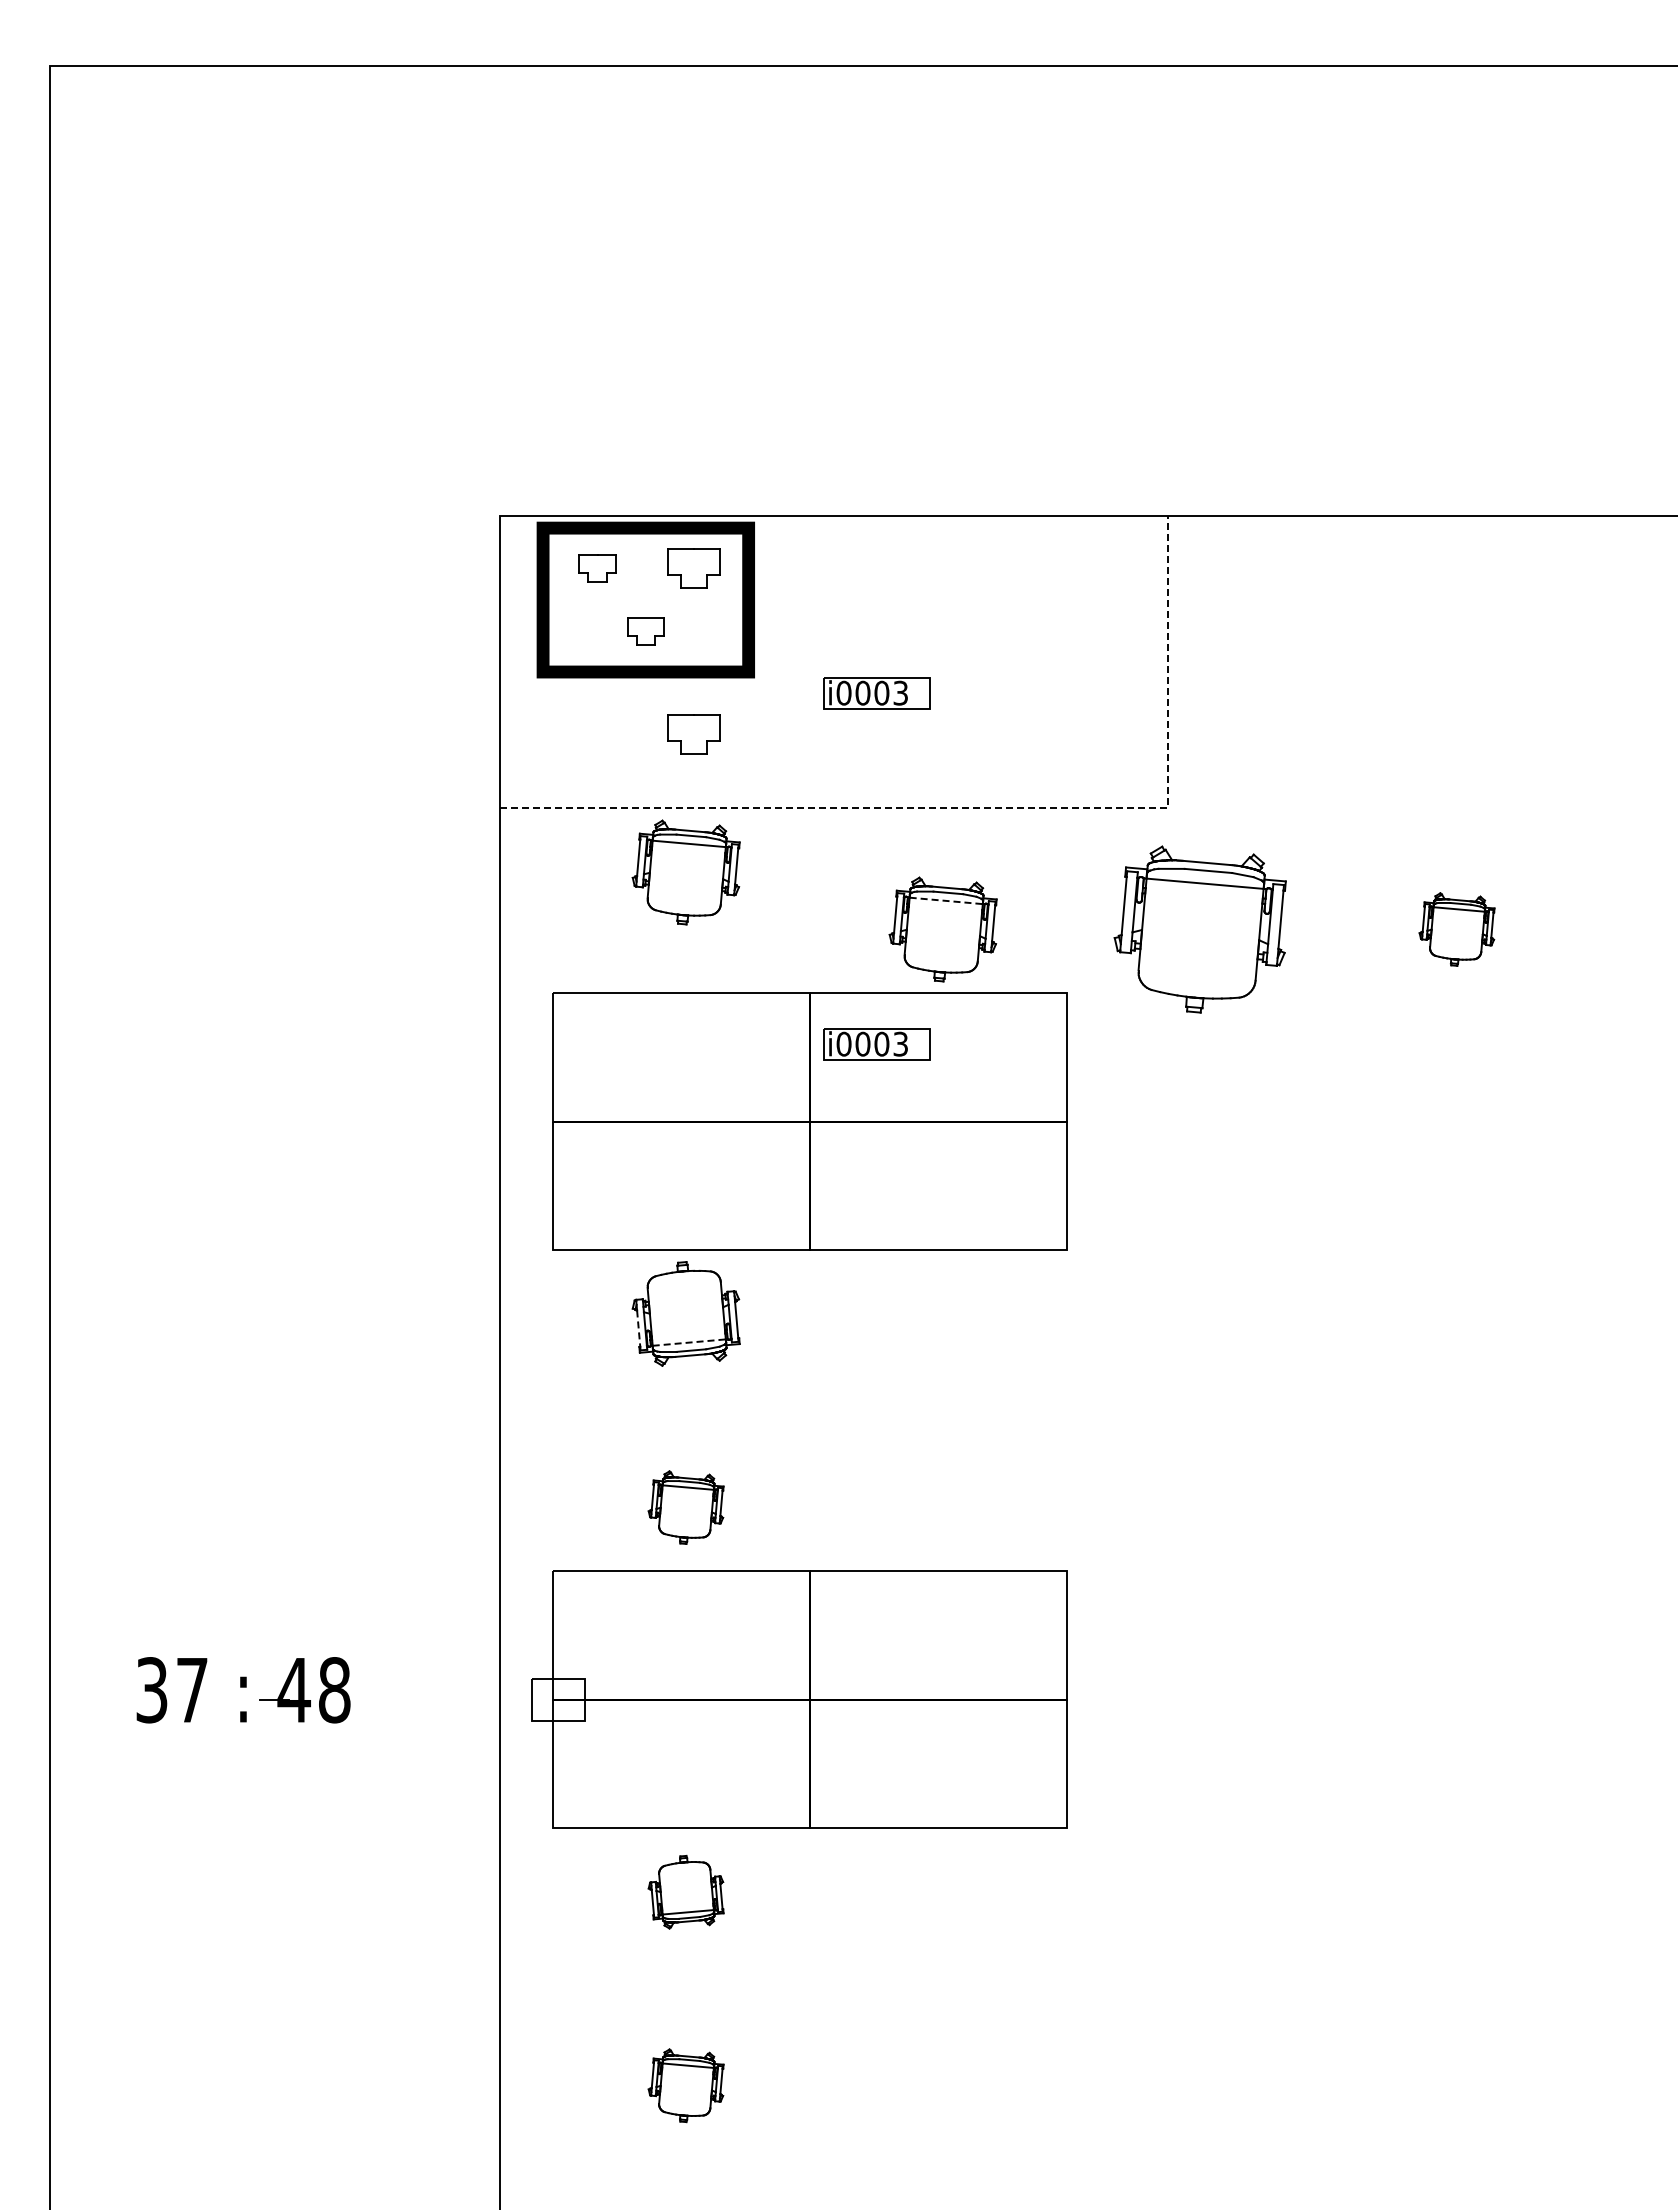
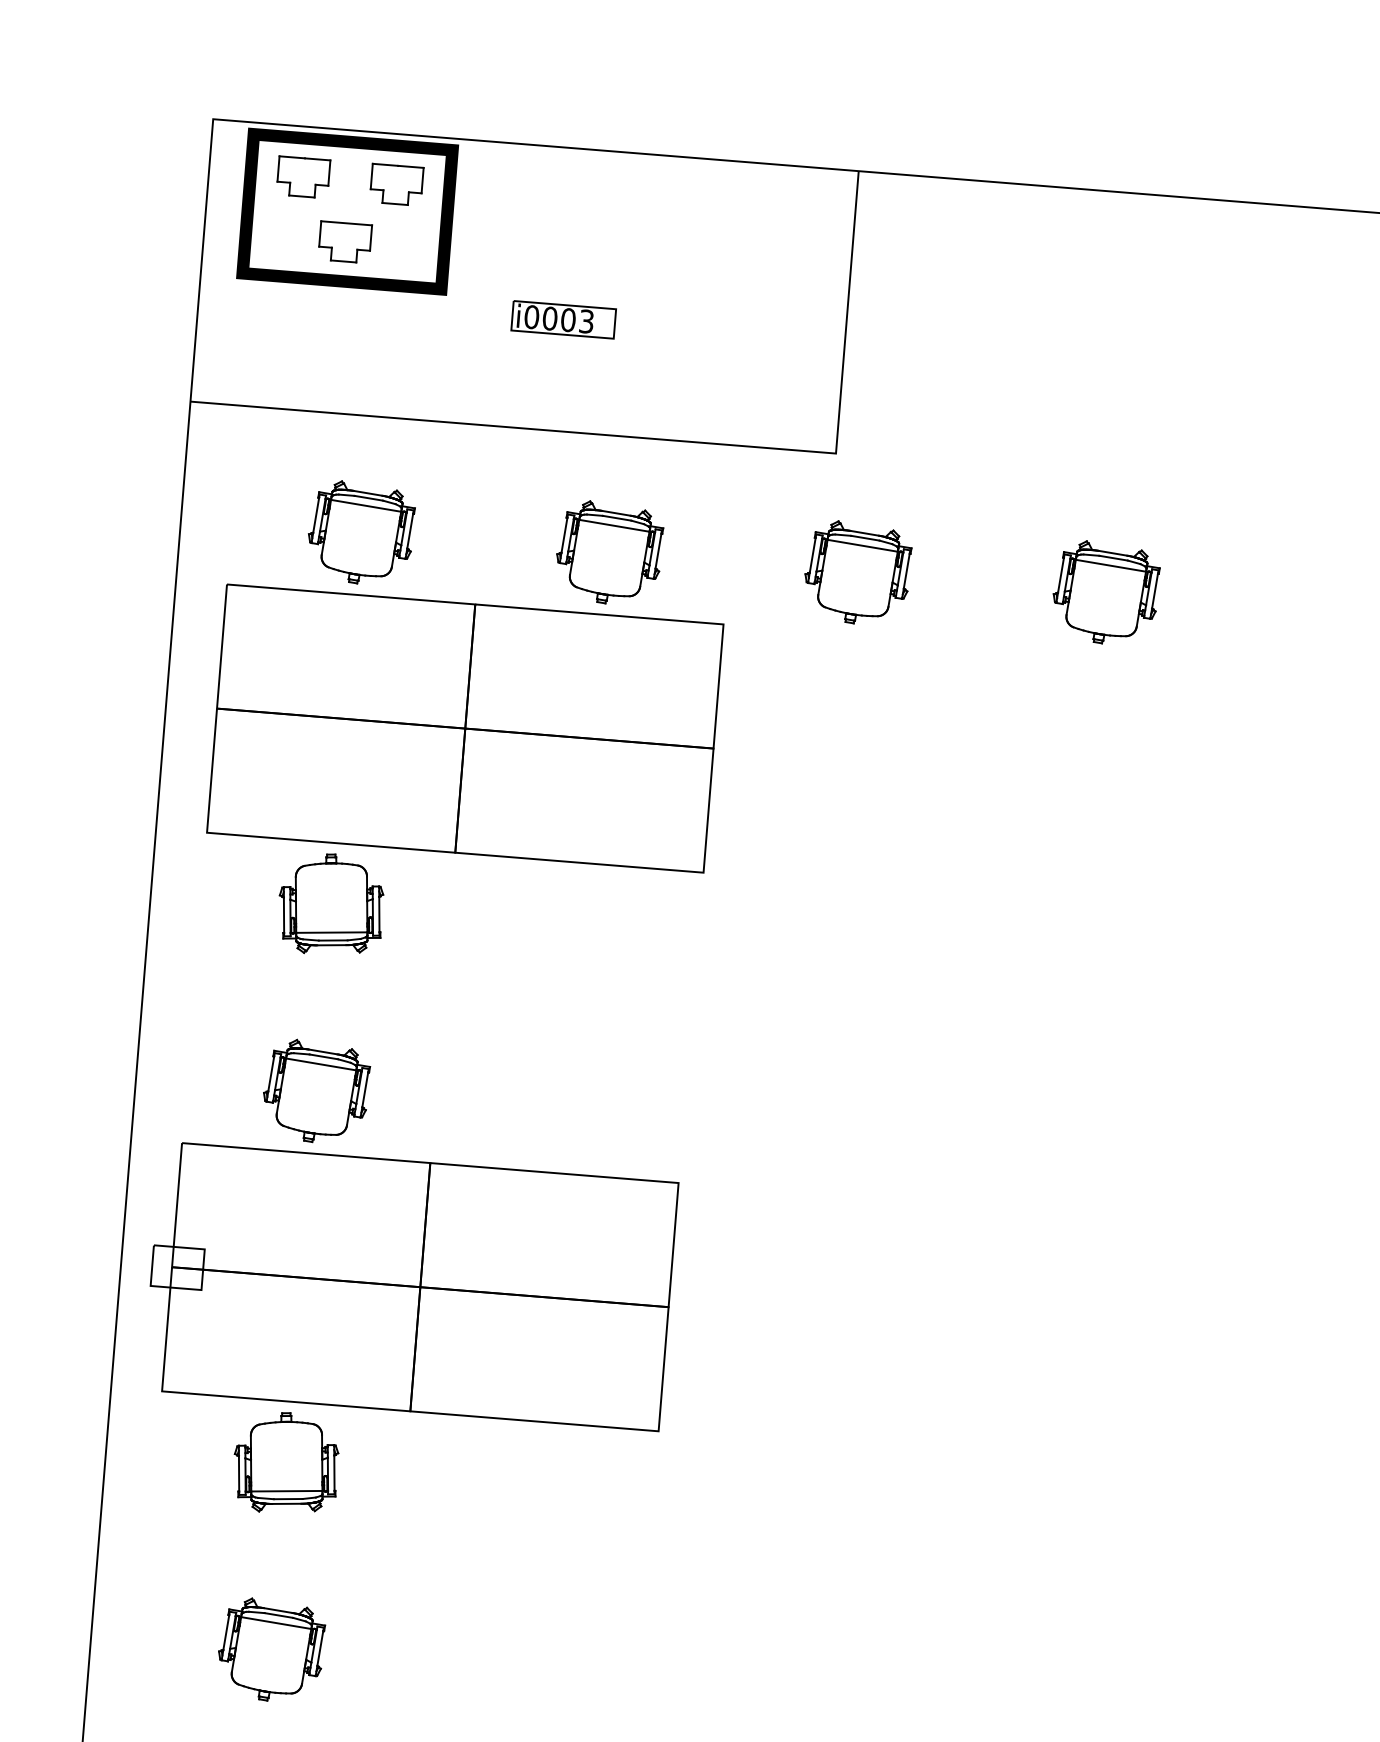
part: (597, 568) -> (303, 177), size x1.43
part: (645, 631) -> (344, 242), size x1.43
part: (693, 734) -> (383, 345), removed
line: (981, 808) -> (655, 439), dashed -> solid
part: (685, 872) -> (360, 533), moved
line: (946, 900) -> (614, 525), dashed -> solid
part: (1199, 929) -> (856, 573), size x0.62
part: (1456, 929) -> (1105, 593), size x1.43
part: (876, 1044) -> (535, 659), removed
line: (638, 1329) -> (283, 915), dashed -> solid
line: (689, 1342) -> (332, 932), dashed -> solid
part: (685, 1507) -> (315, 1091), size x1.43
part: (685, 1892) -> (285, 1463), size x1.43
part: (685, 2085) -> (270, 1650), size x1.43

